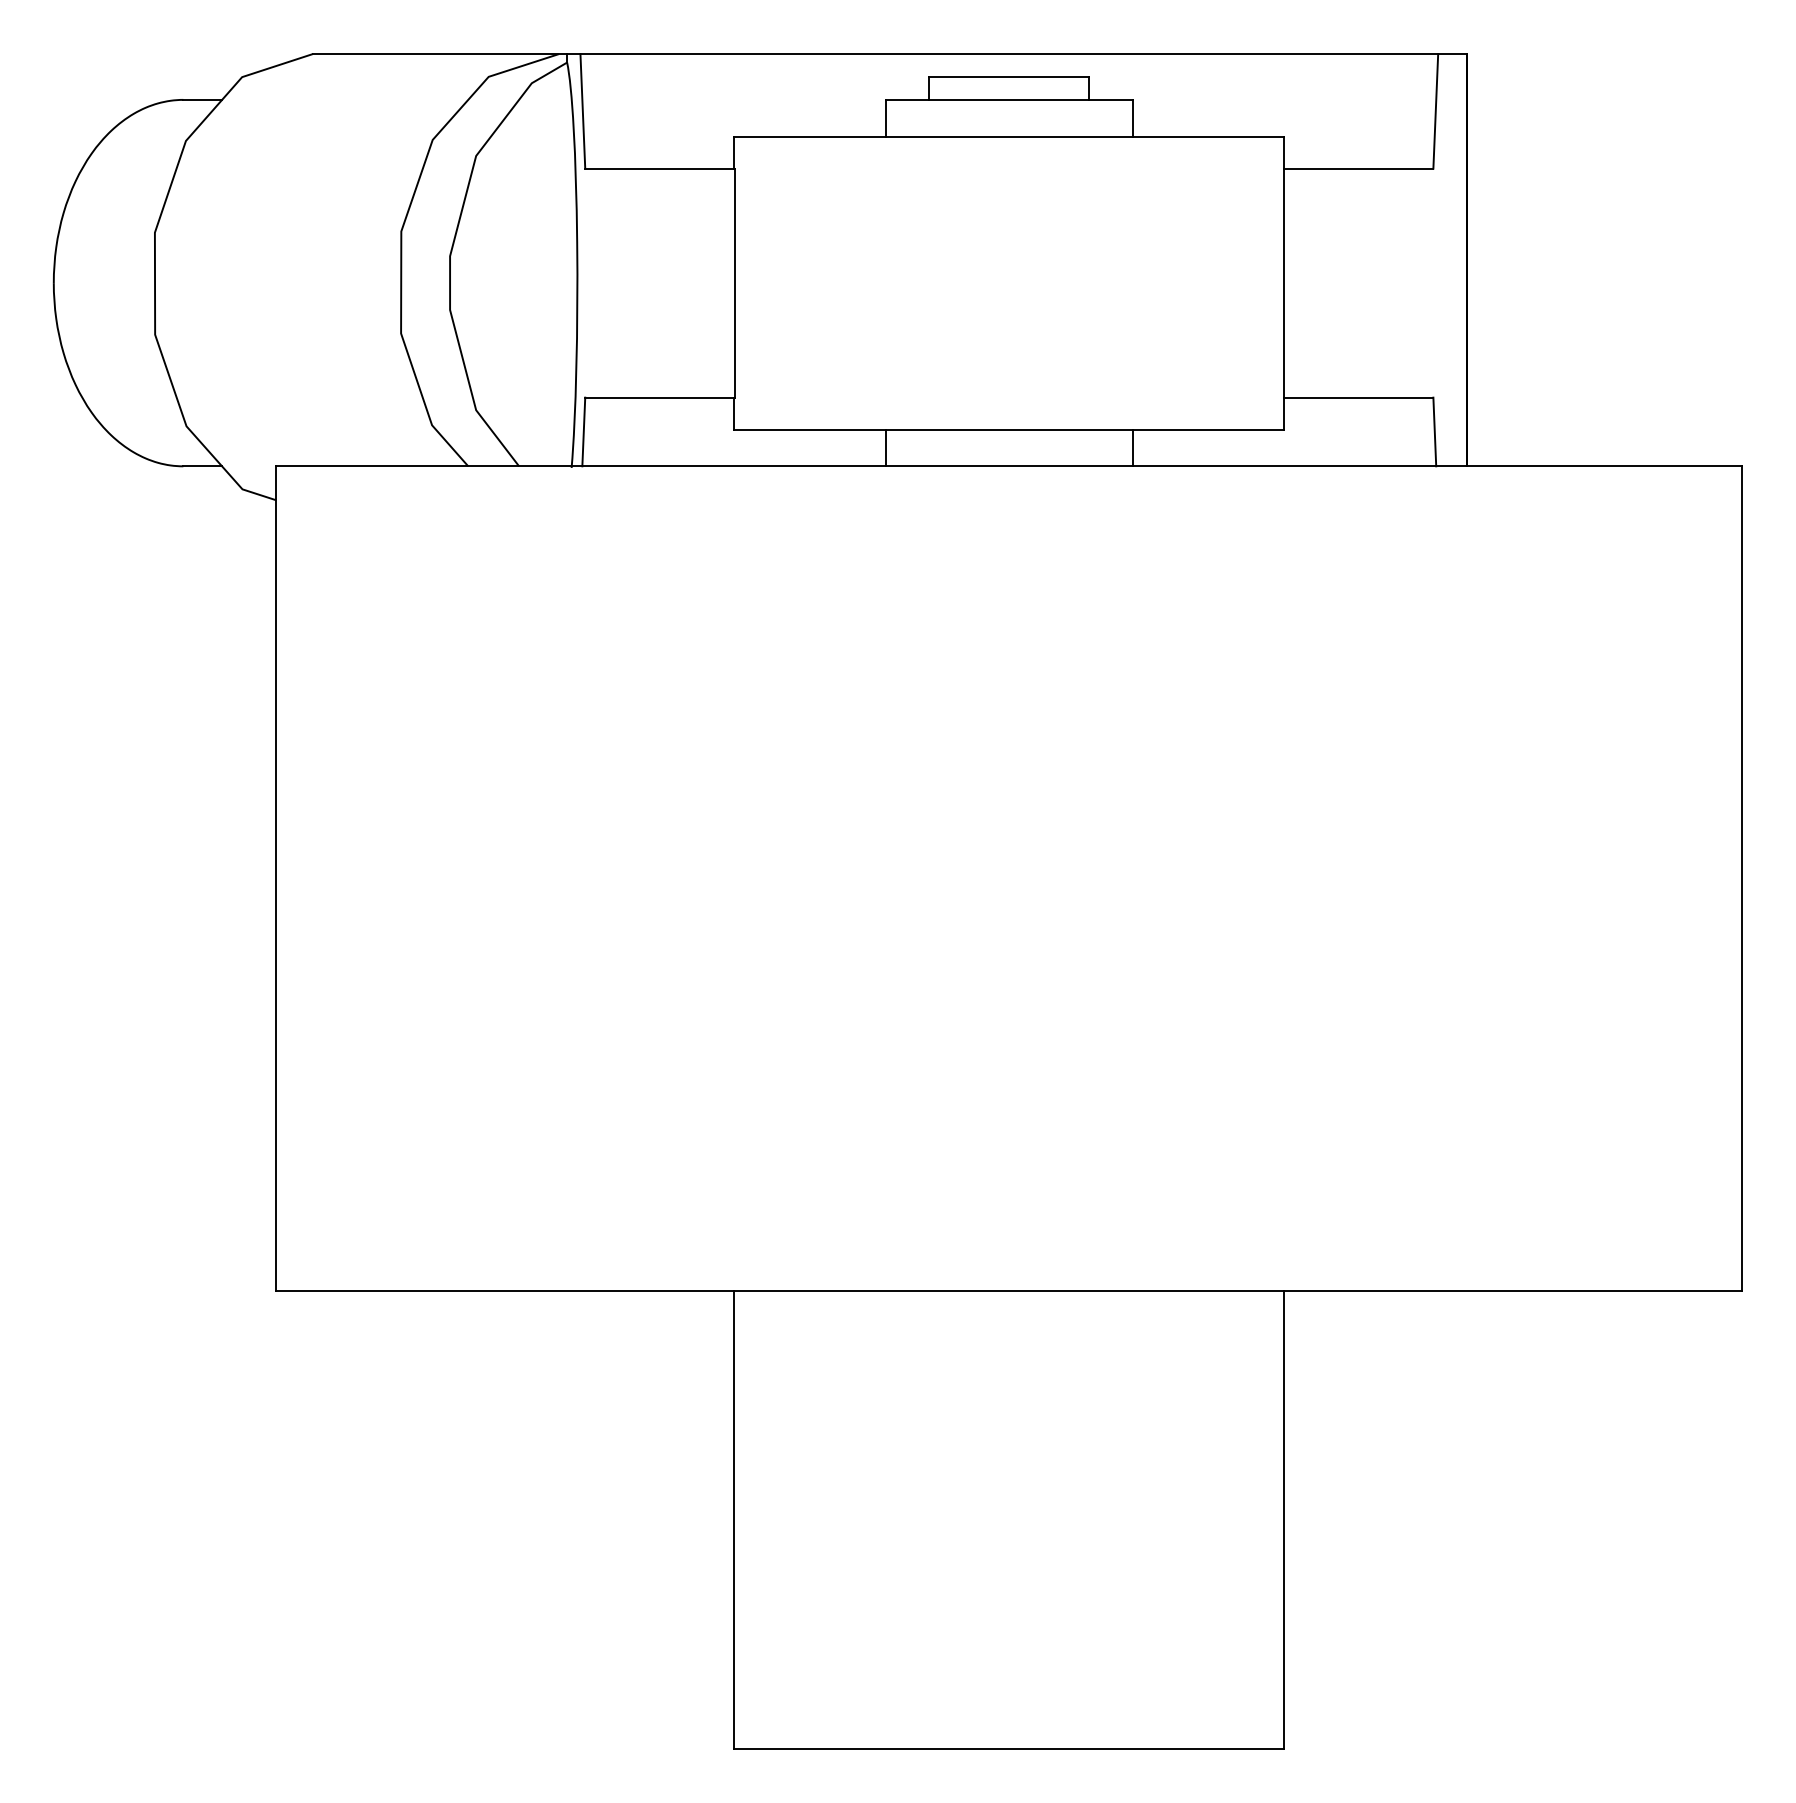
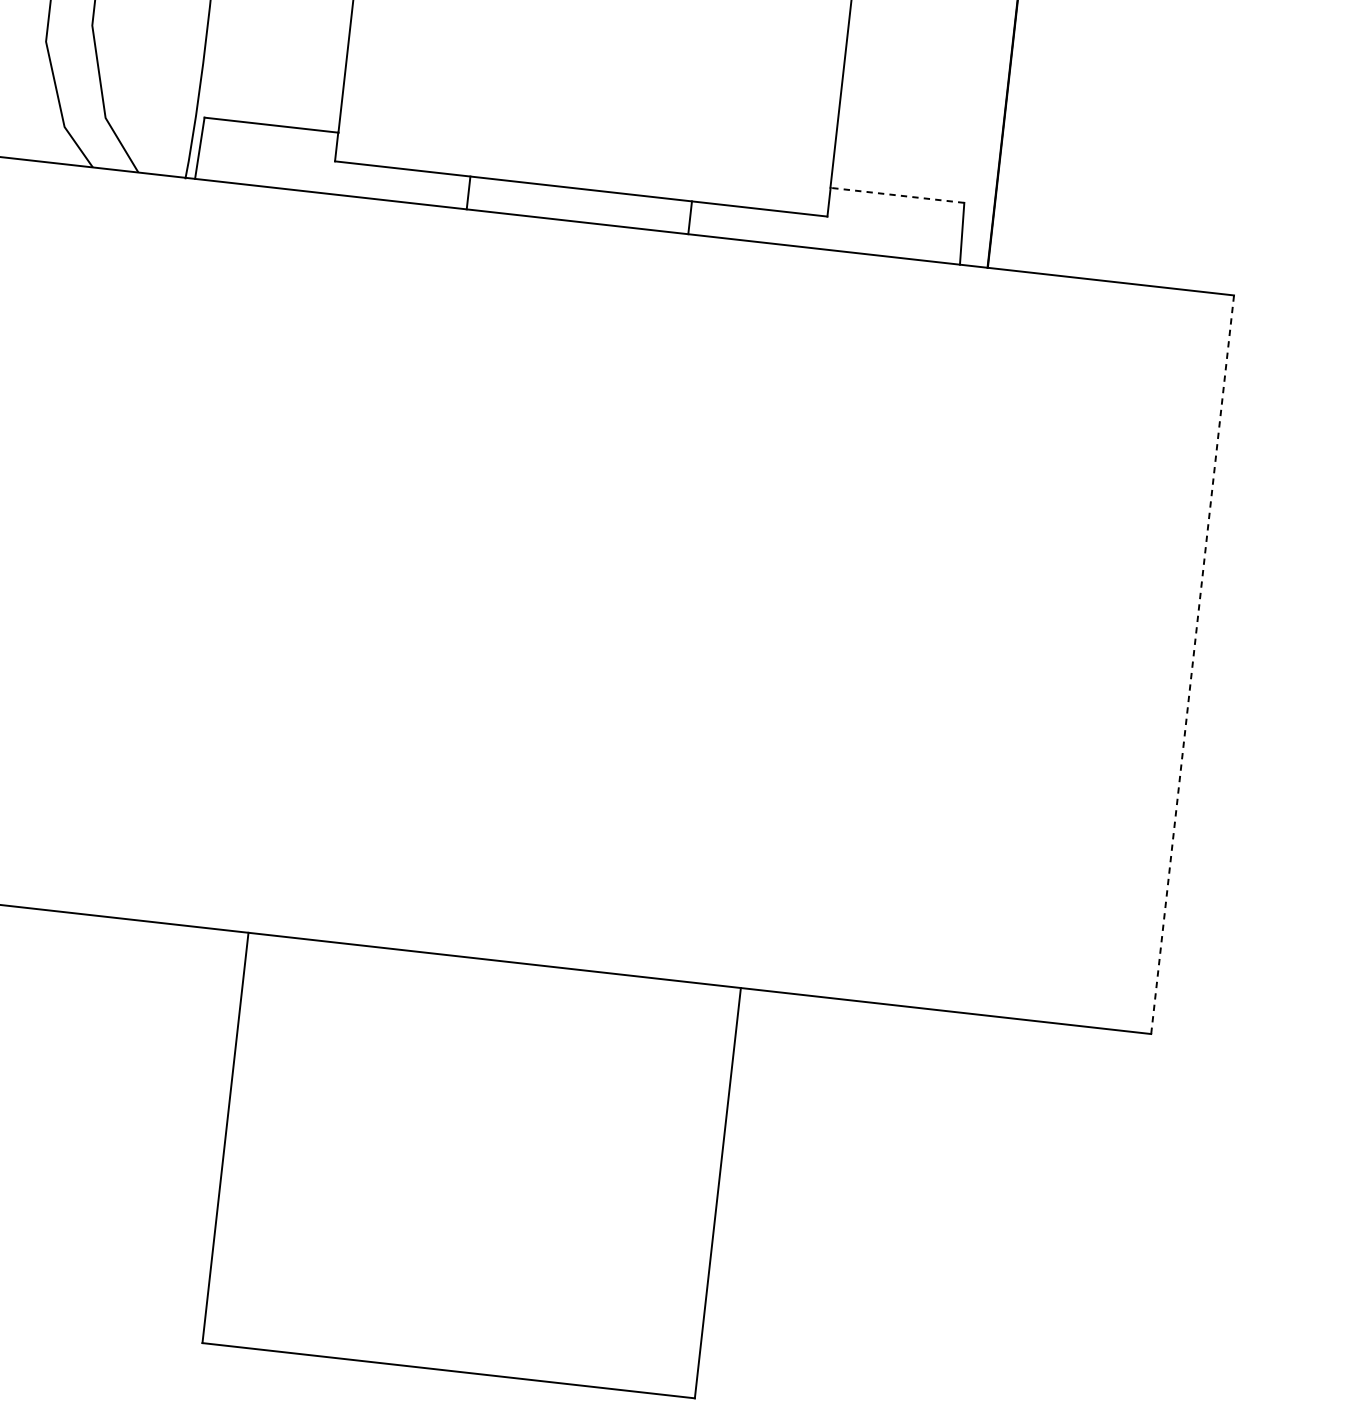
line: (1358, 397) -> (897, 195), solid -> dashed
line: (1742, 879) -> (1192, 665), solid -> dashed

